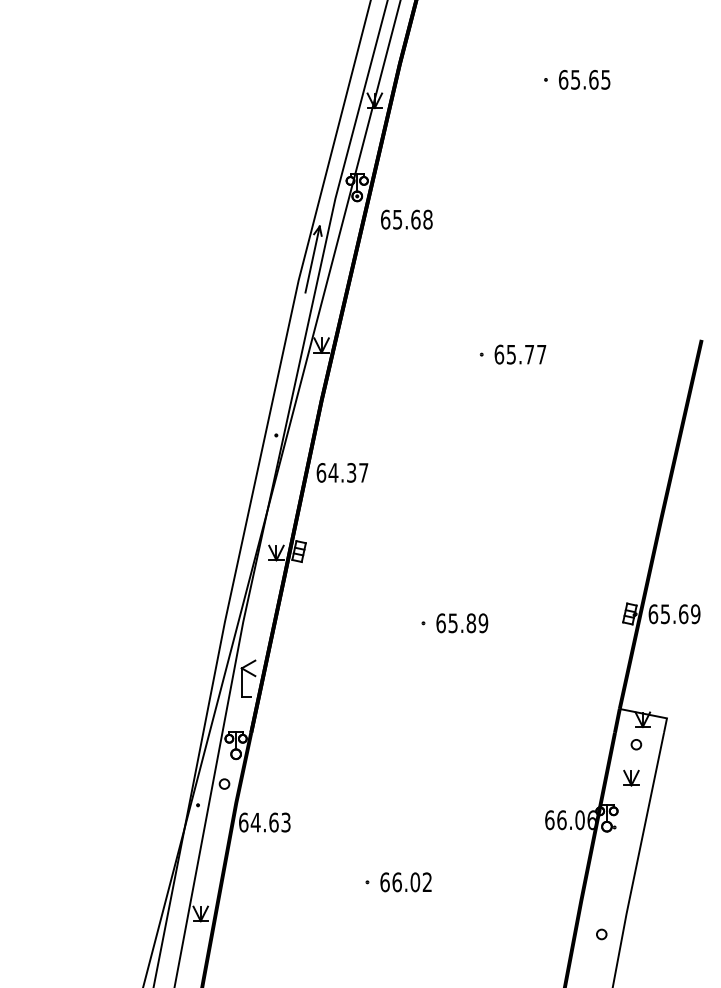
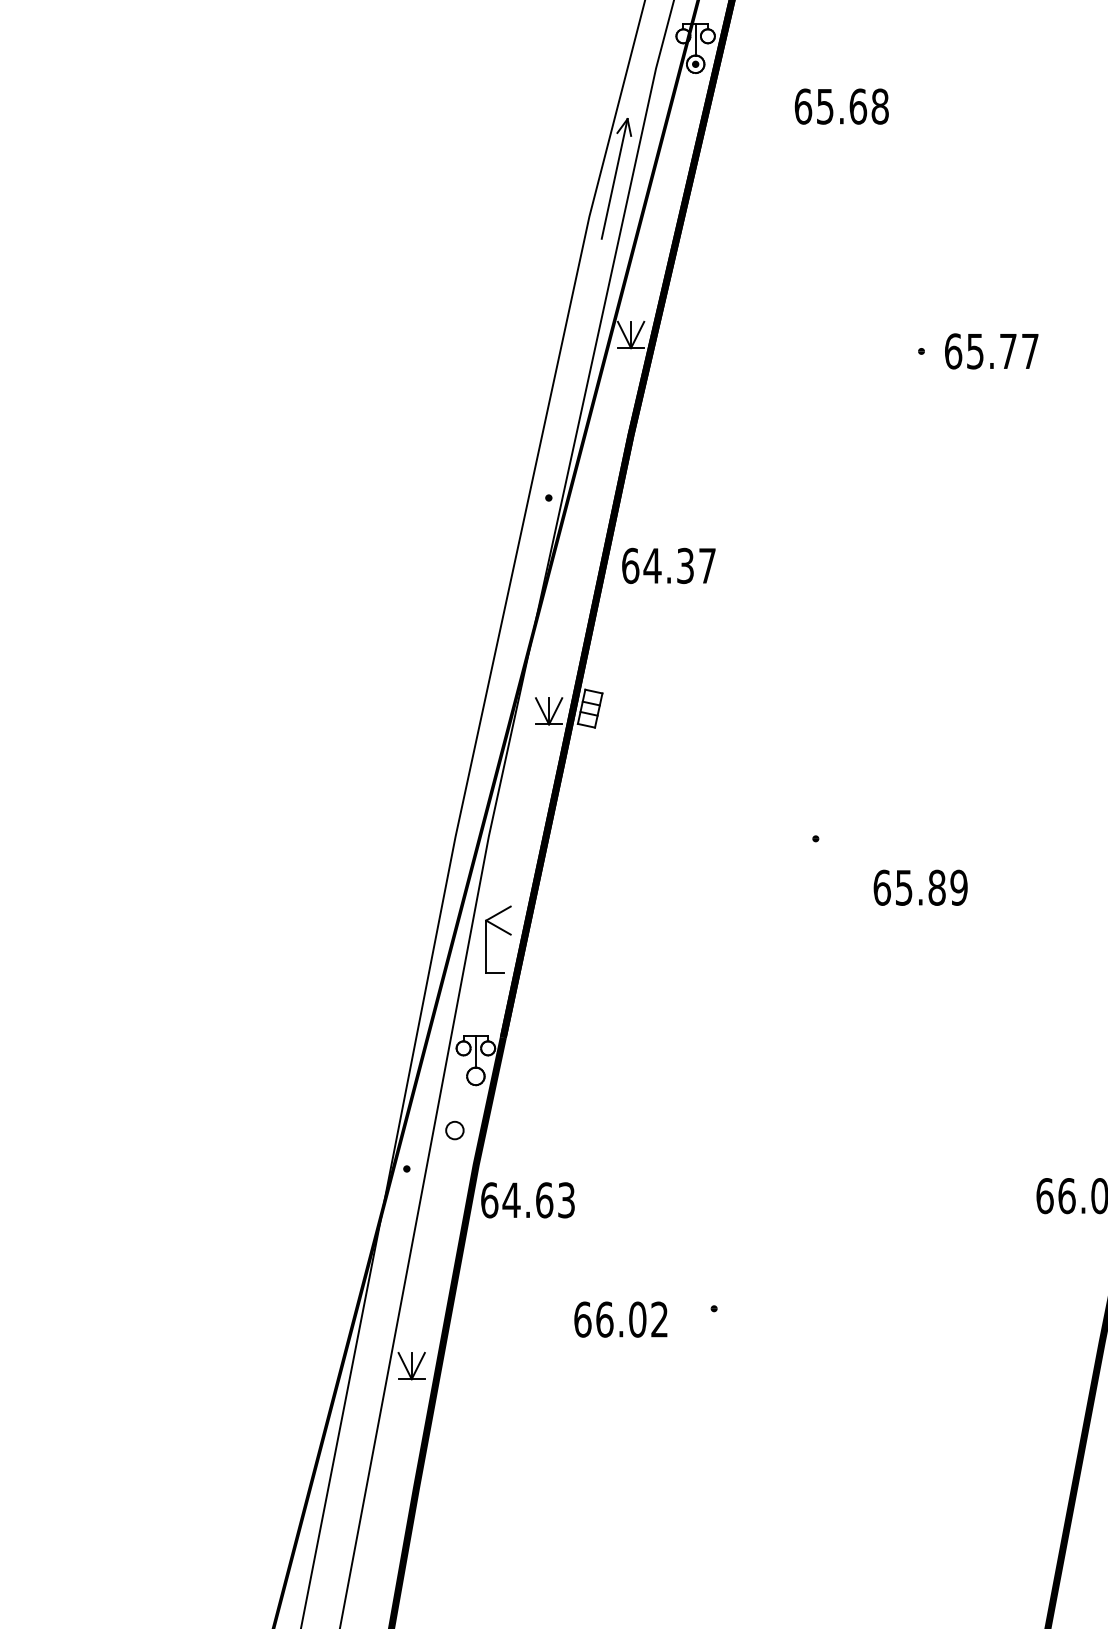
text: (406, 219) -> (841, 106), moved
text: (462, 623) -> (921, 888), moved
text: (405, 882) -> (619, 1319), moved

